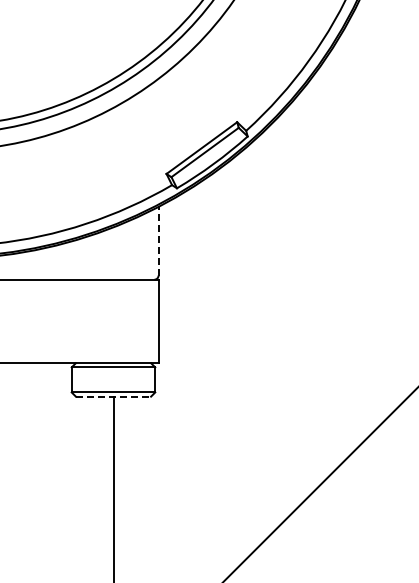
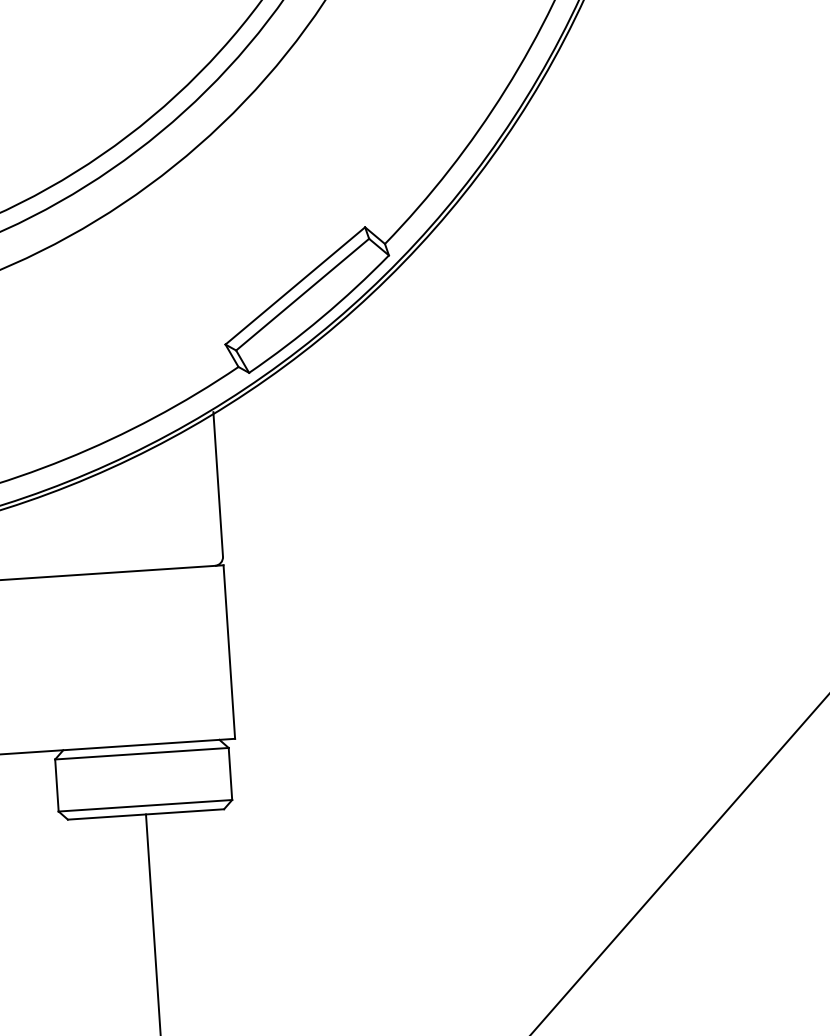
line: (158, 240) -> (217, 483), dashed -> solid
line: (113, 396) -> (145, 814), dashed -> solid

